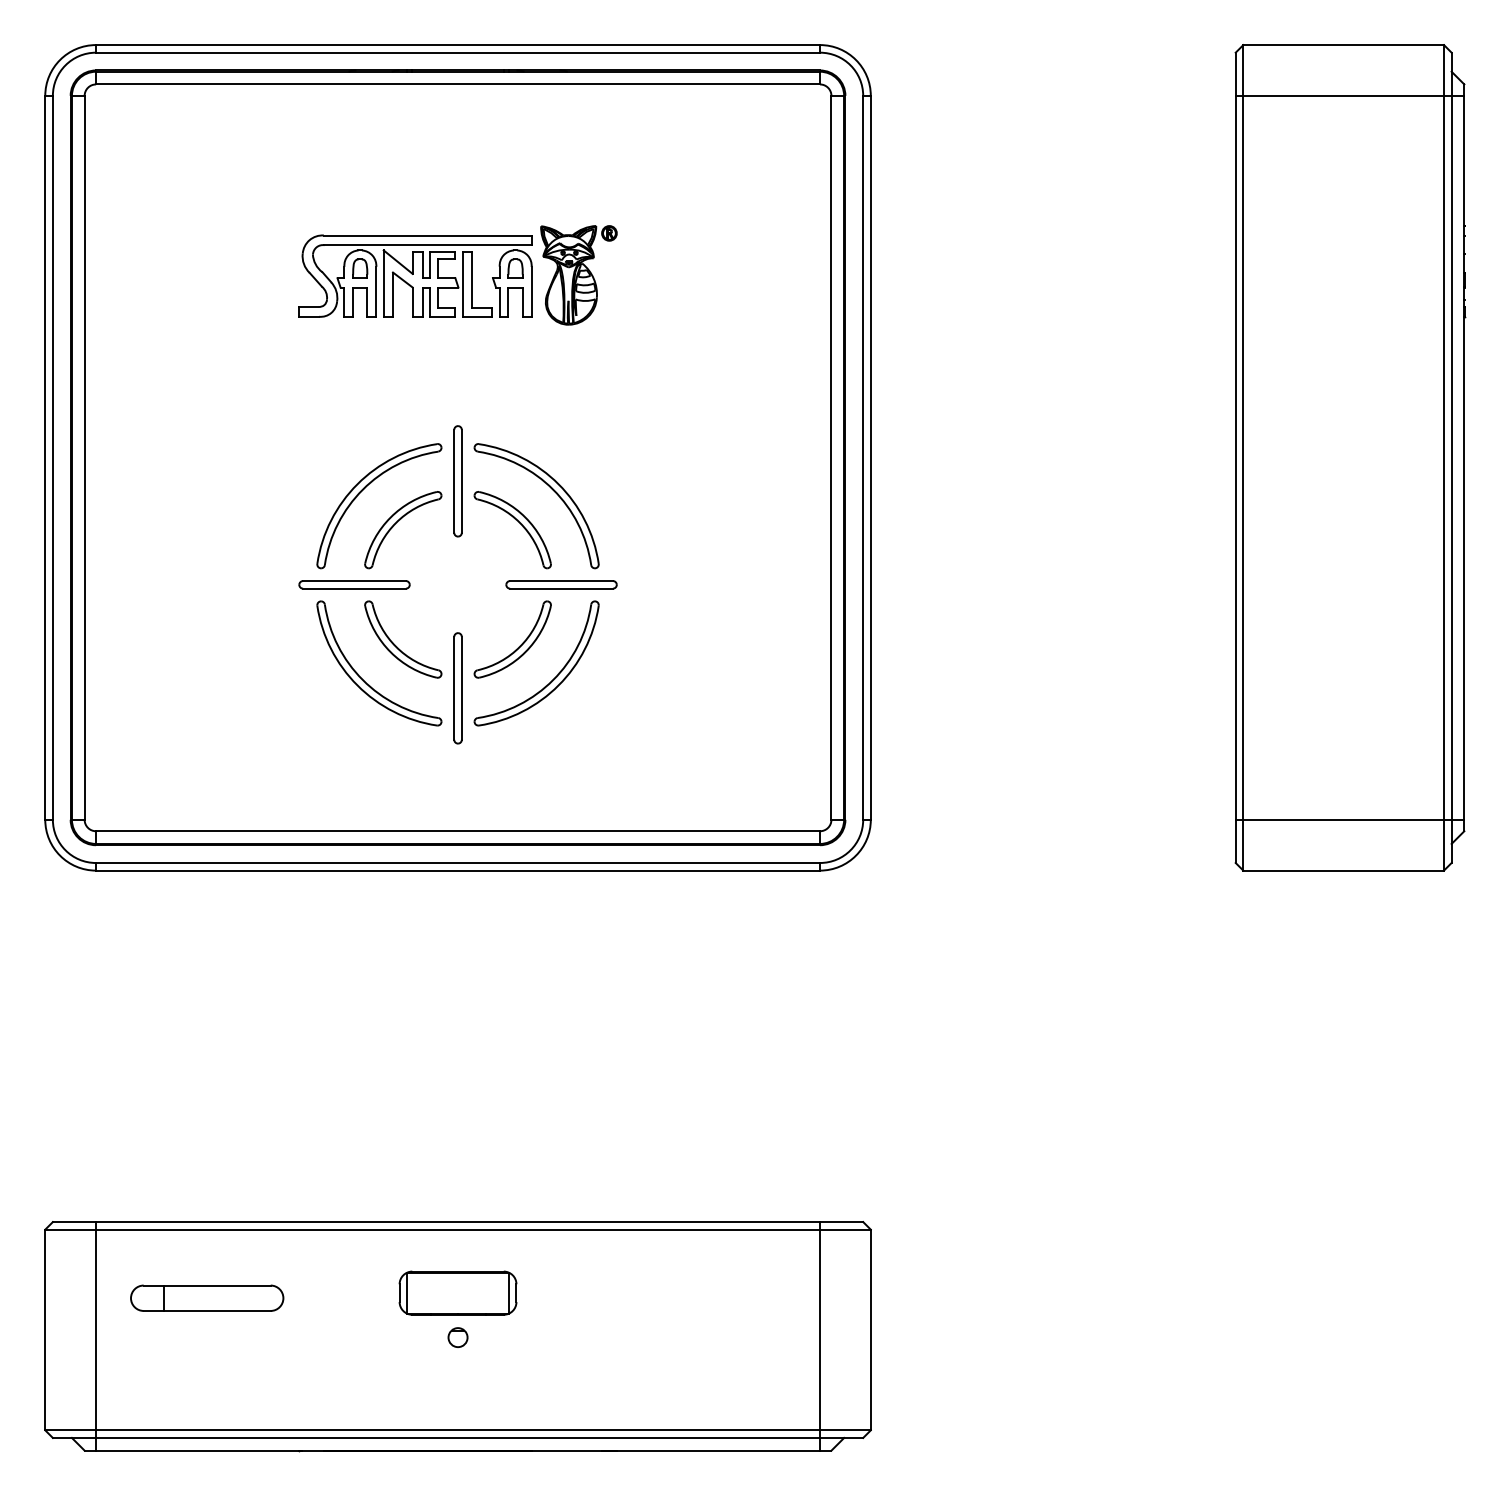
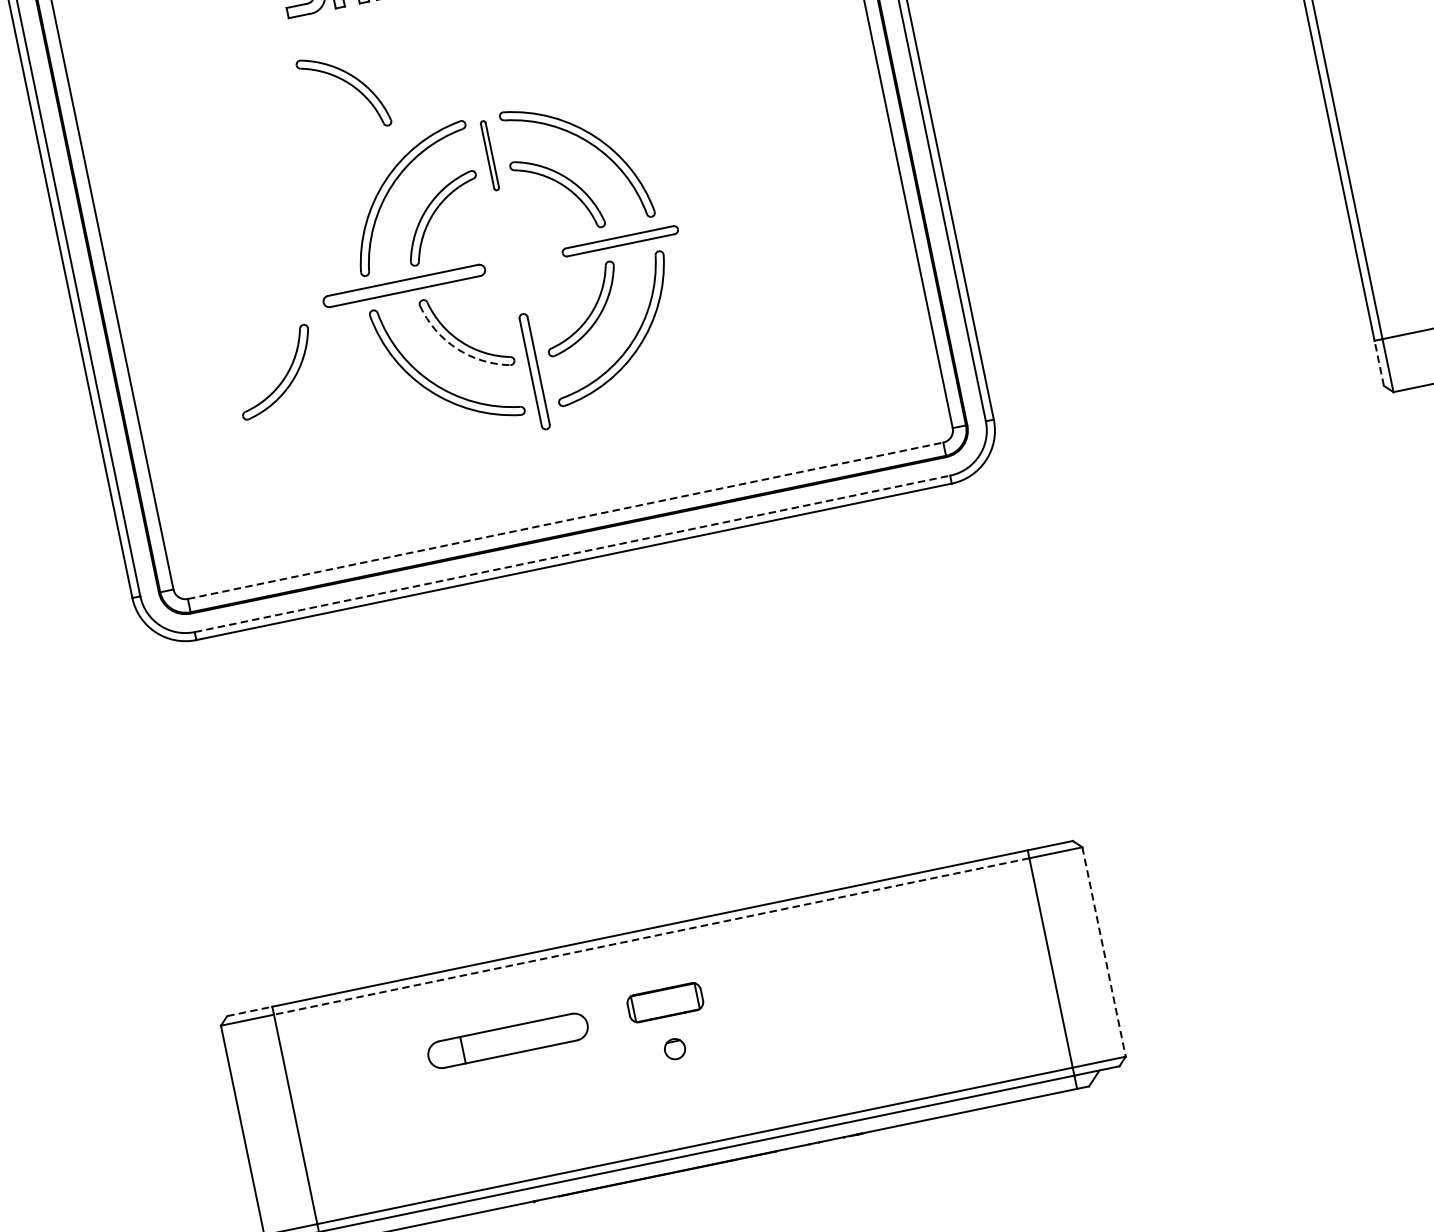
part: (342, 389) -> (349, 84), added
part: (457, 481) -> (489, 155), size x0.6
part: (354, 584) -> (404, 285), size x1.4
part: (226, 645) -> (283, 376), added
arc: (390, 652) -> (456, 348), solid -> dashed
line: (458, 831) -> (566, 520), solid -> dashed
line: (1235, 841) -> (1379, 363), solid -> dashed
line: (458, 863) -> (573, 554), solid -> dashed
line: (74, 1222) -> (249, 1011), solid -> dashed
line: (458, 1229) -> (652, 936), solid -> dashed
part: (457, 1292) -> (664, 1002), size x0.6
part: (207, 1297) -> (508, 1040), moved
line: (870, 1330) -> (1103, 952), solid -> dashed

